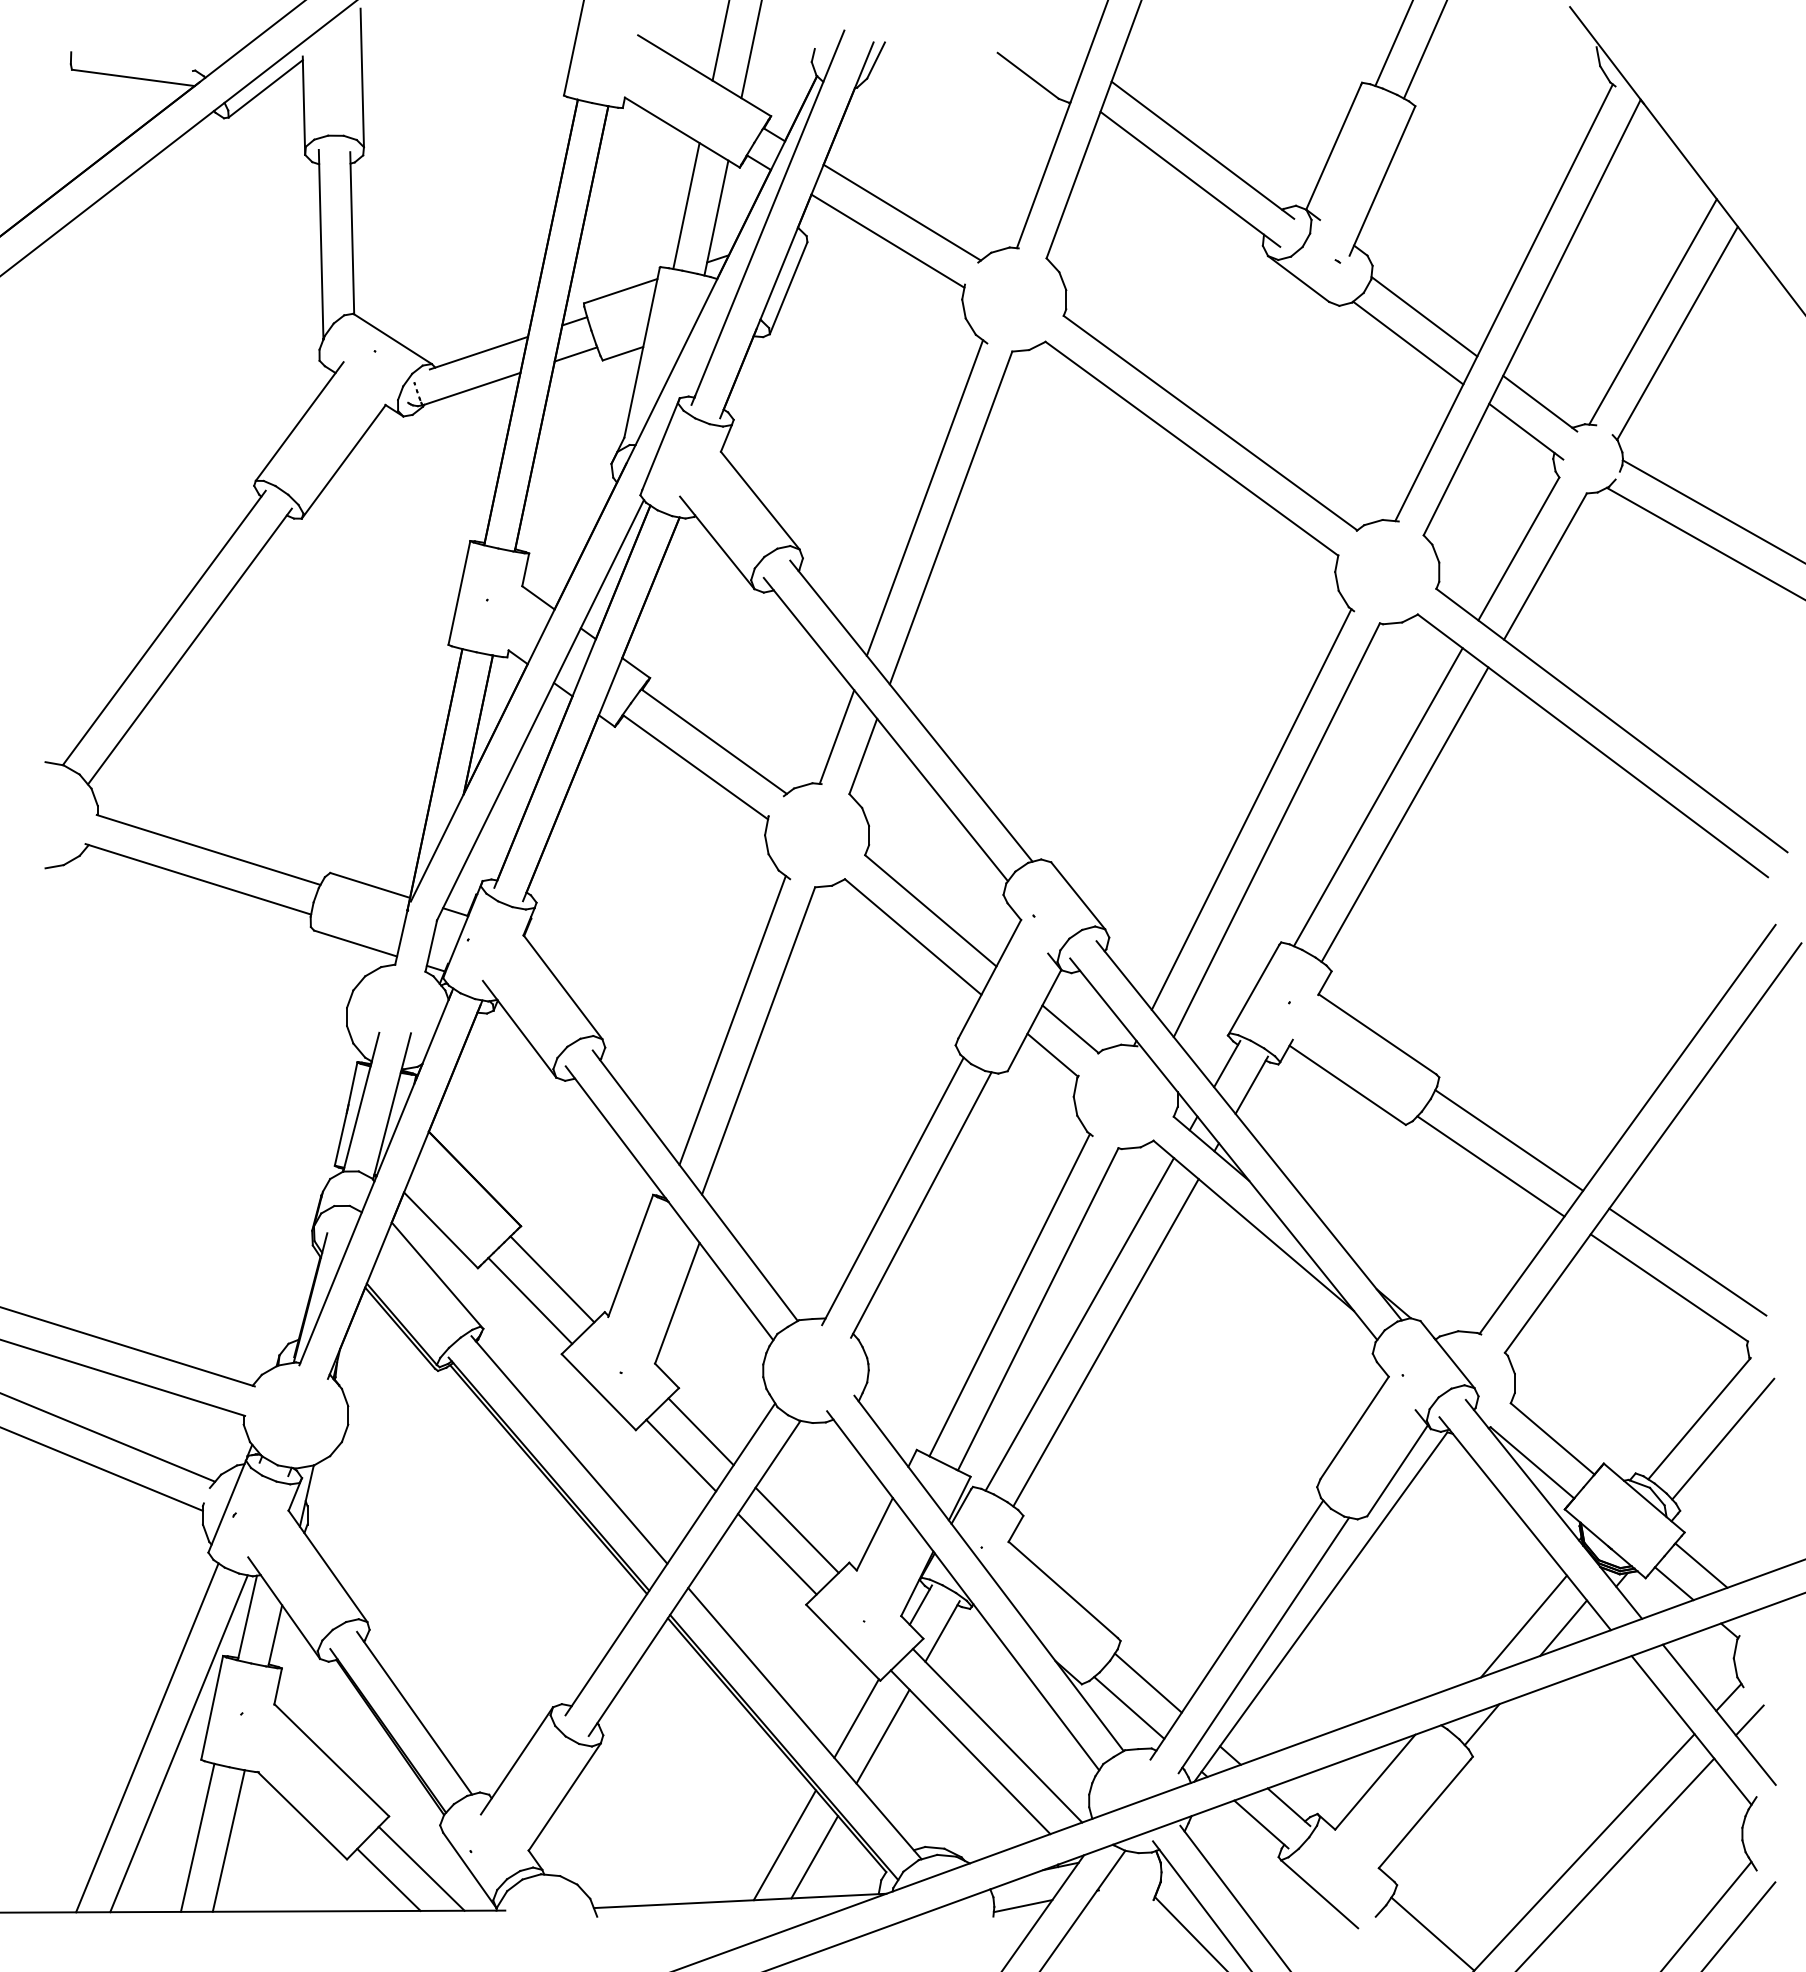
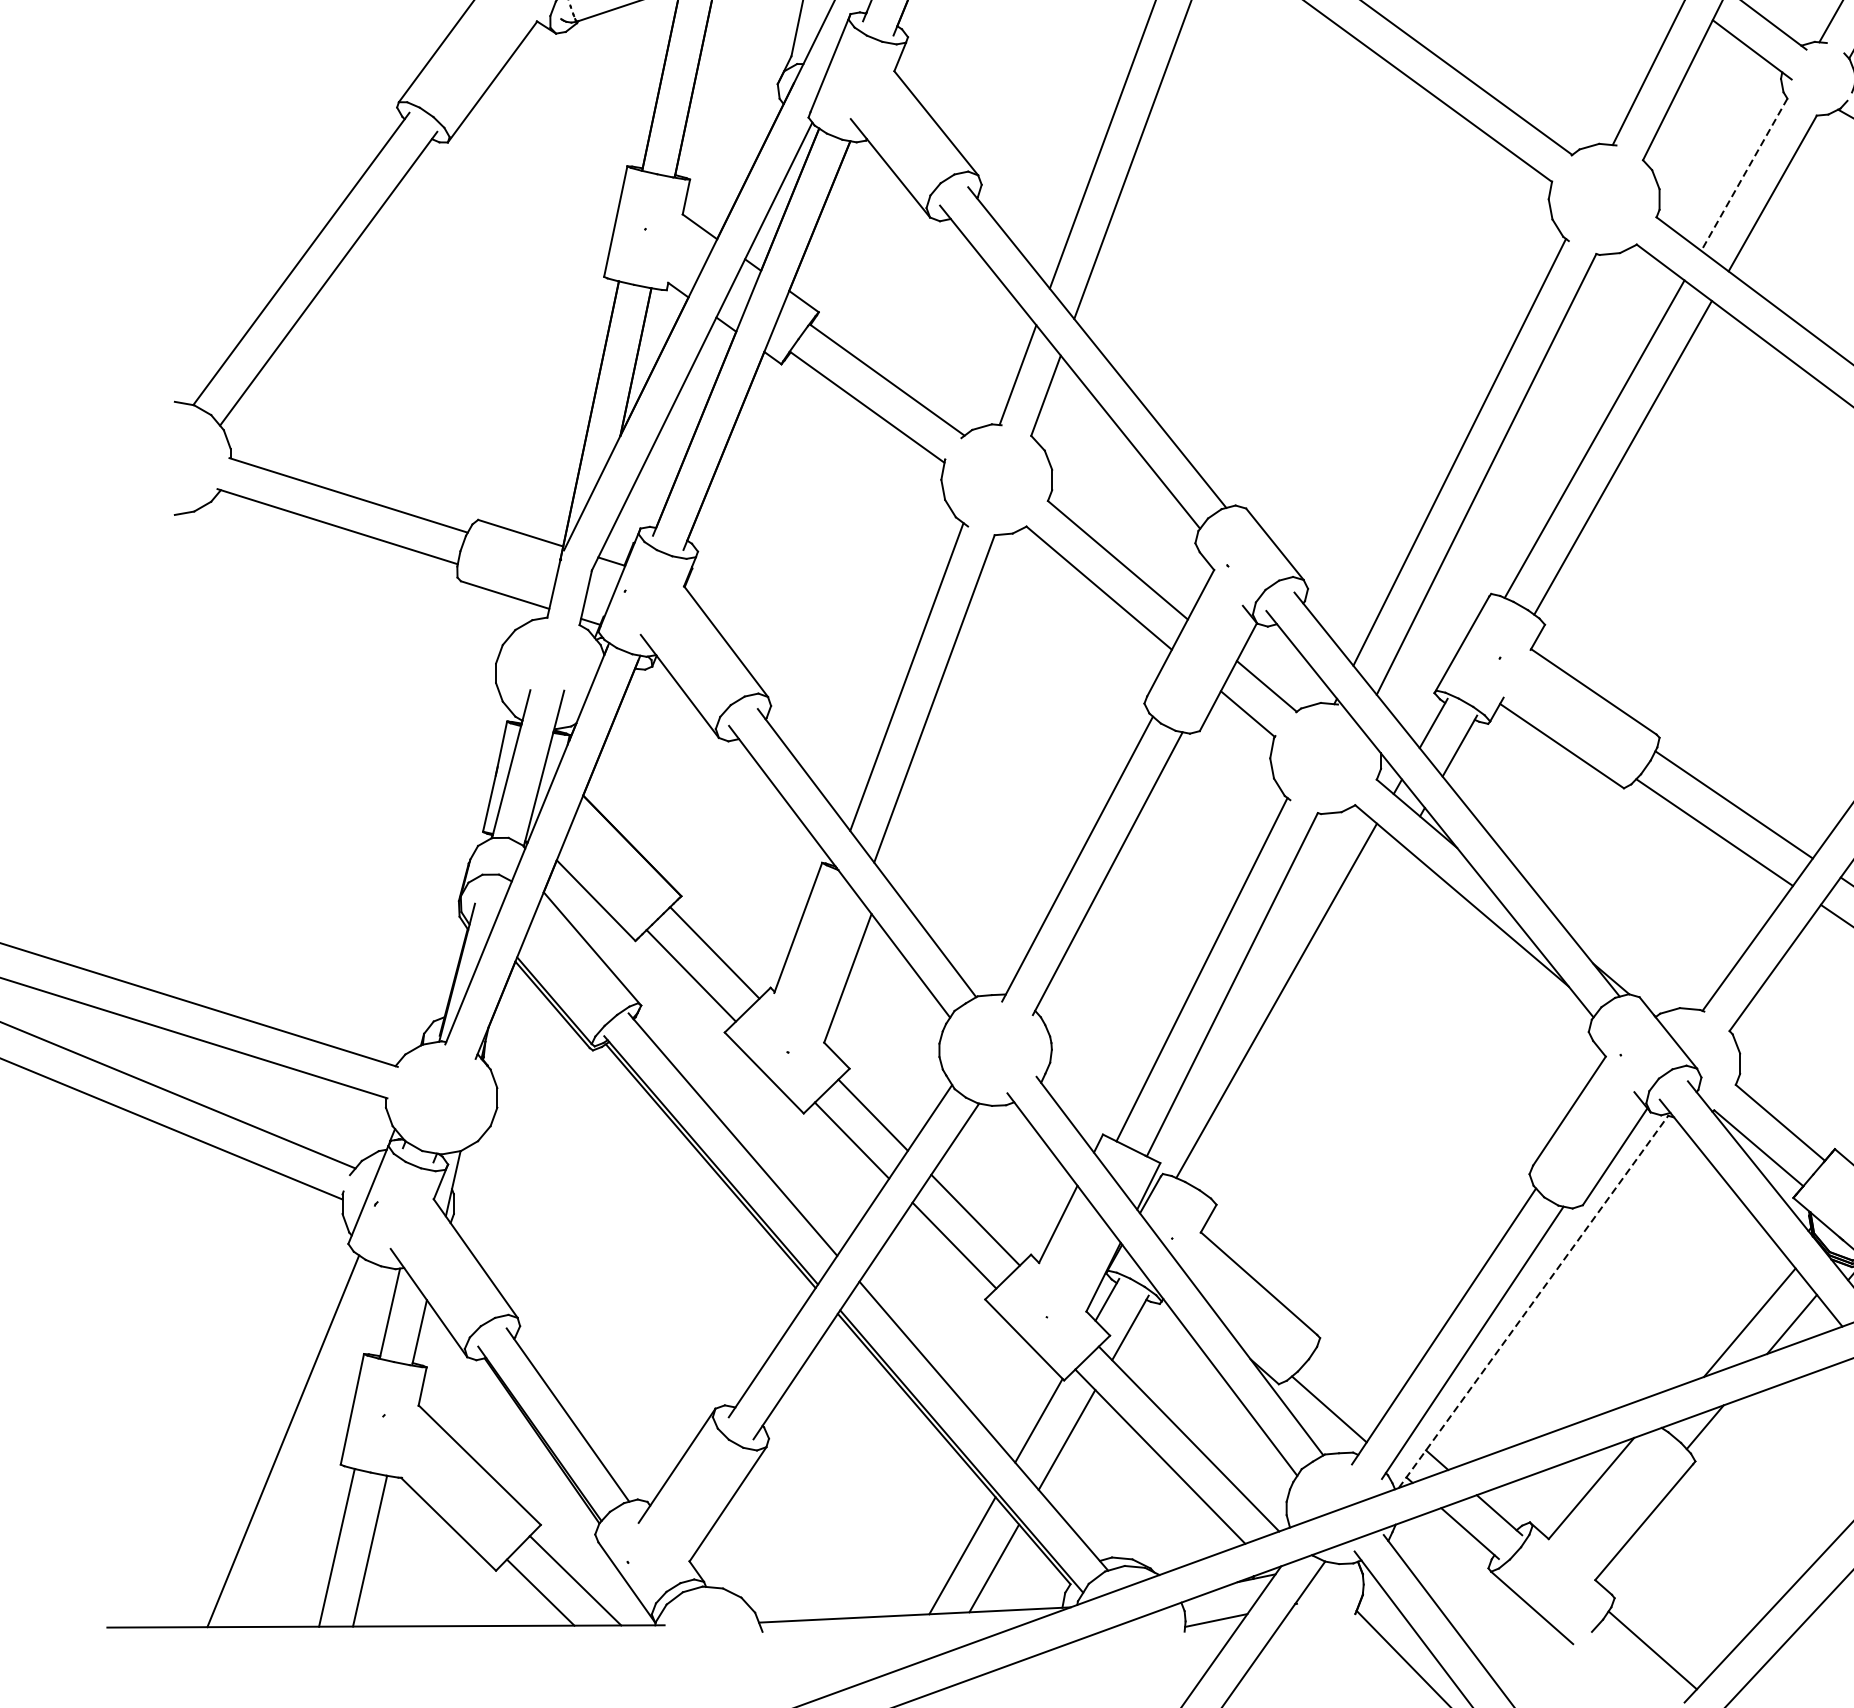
line: (1518, 549) -> (1743, 175), solid -> dashed
line: (1105, 1342) -> (1304, 1020), removed
line: (1320, 1607) -> (1533, 1302), solid -> dashed
line: (1147, 1682) -> (1348, 1382), removed
line: (178, 1743) -> (316, 1447), removed

